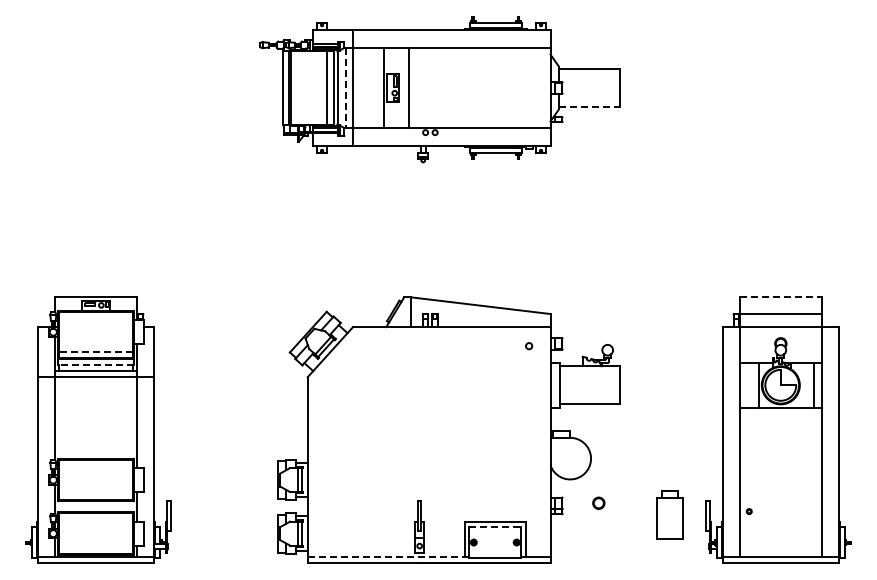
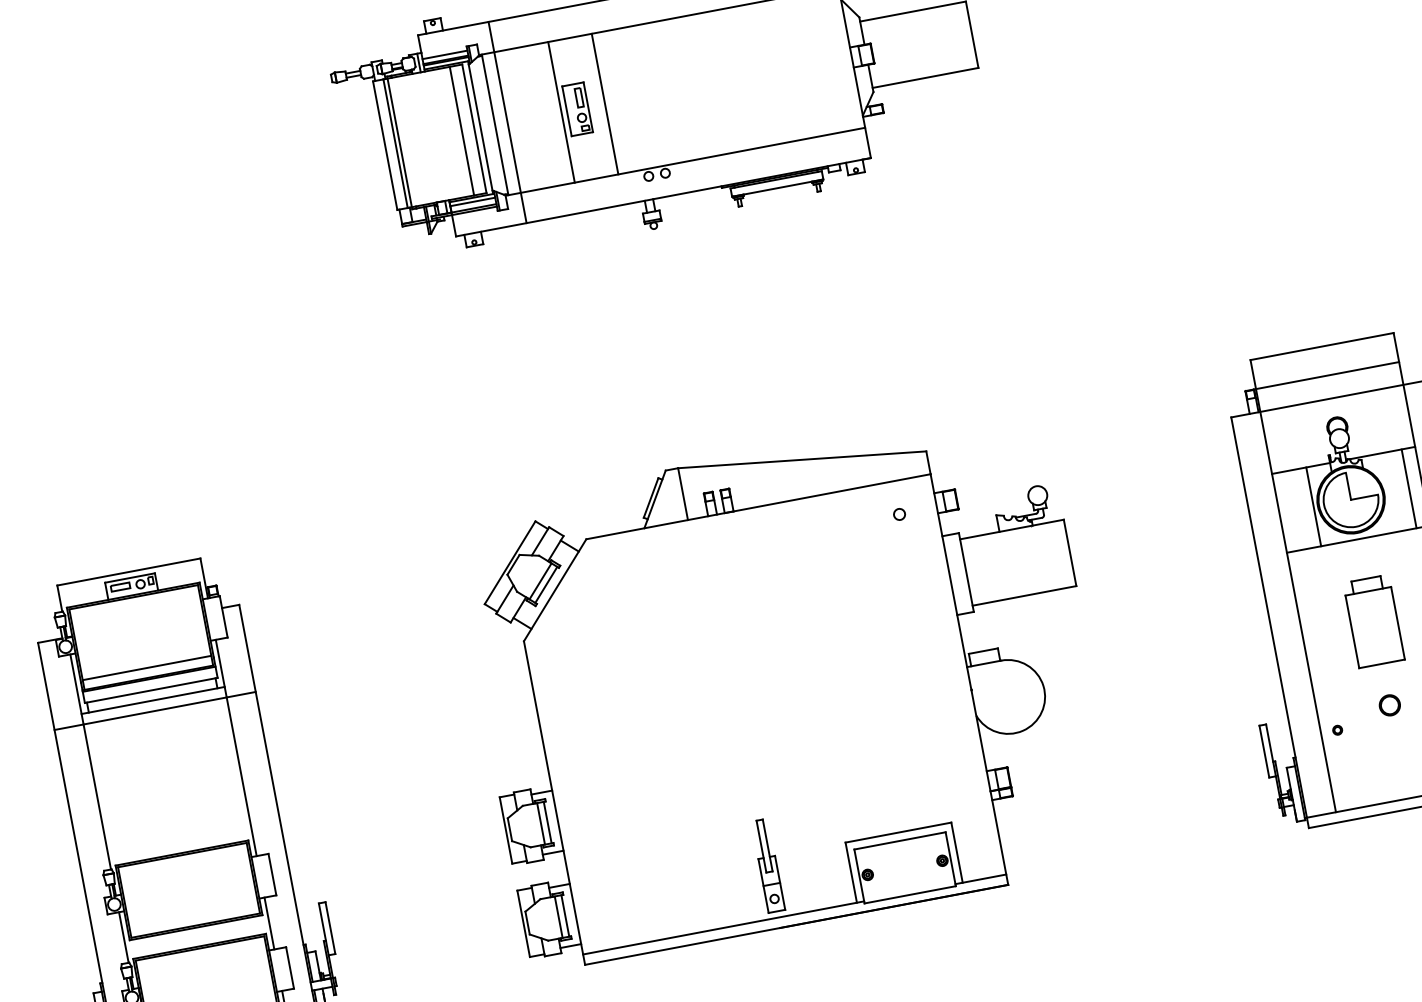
line: (345, 88) -> (494, 125), dashed -> solid
line: (589, 107) -> (926, 78), dashed -> solid
line: (781, 297) -> (1323, 346), dashed -> solid
line: (96, 352) -> (147, 667), dashed -> solid
line: (95, 365) -> (150, 690), dashed -> solid
circle: (598, 502) -> (1389, 704), moved
part: (669, 514) -> (1373, 620), moved
line: (495, 527) -> (900, 841), dashed -> solid
line: (388, 556) -> (723, 927), dashed -> solid

